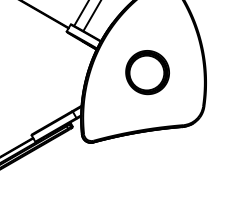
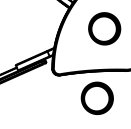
part: (147, 168) -> (97, 98), added

